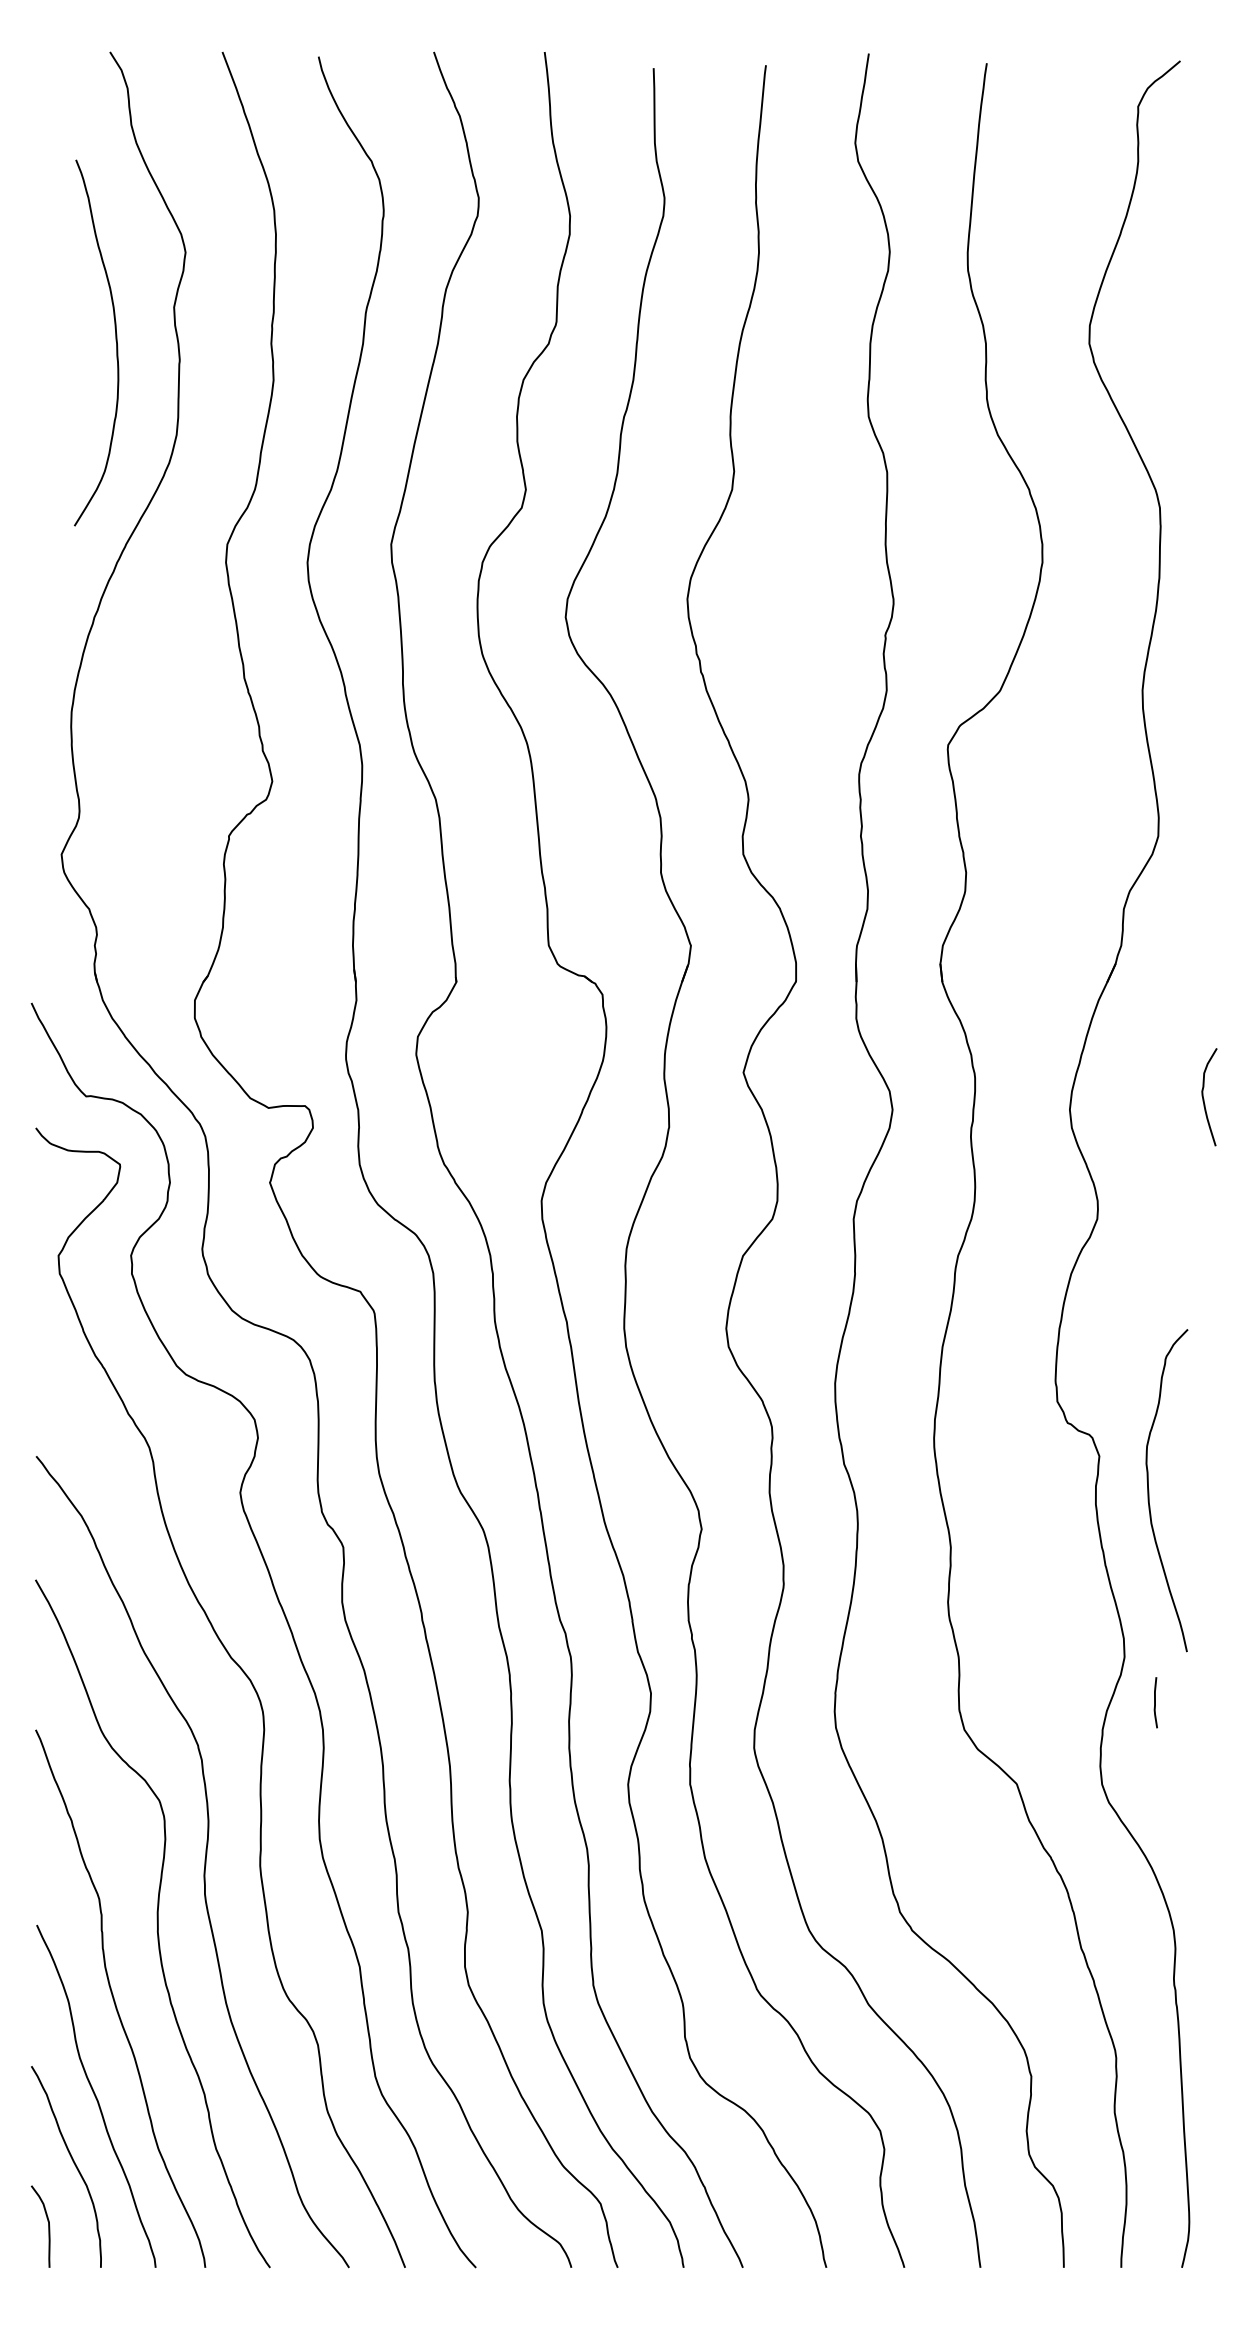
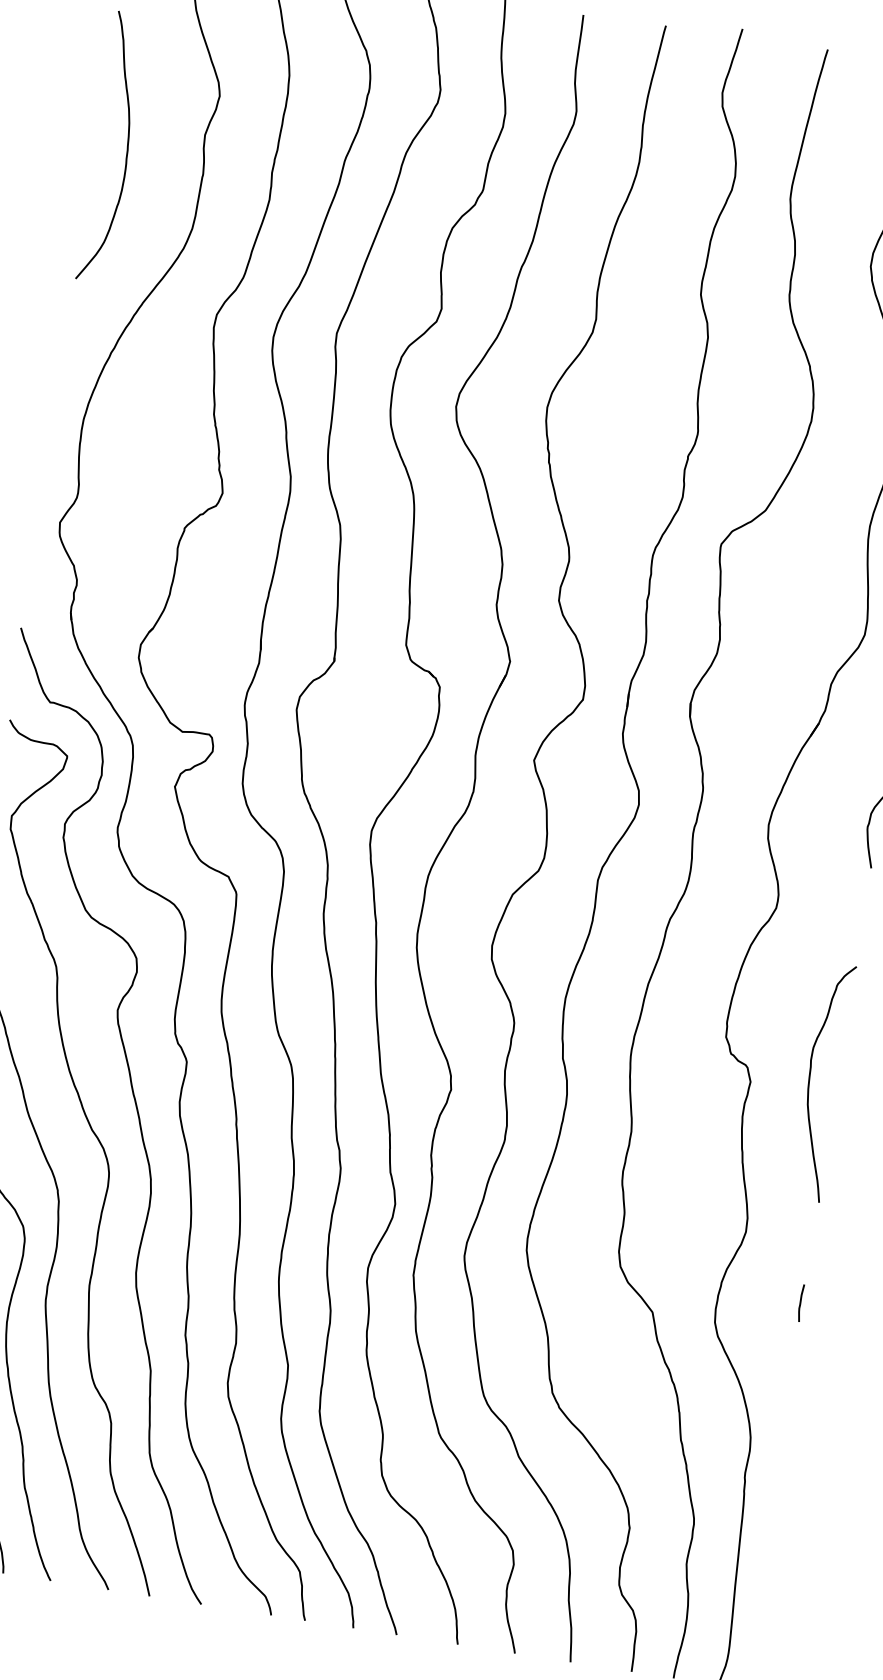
curve: (115, 341) -> (126, 148), moved
curve: (1149, 1490) -> (810, 1080), moved
curve: (1155, 1702) -> (800, 1302), moved

